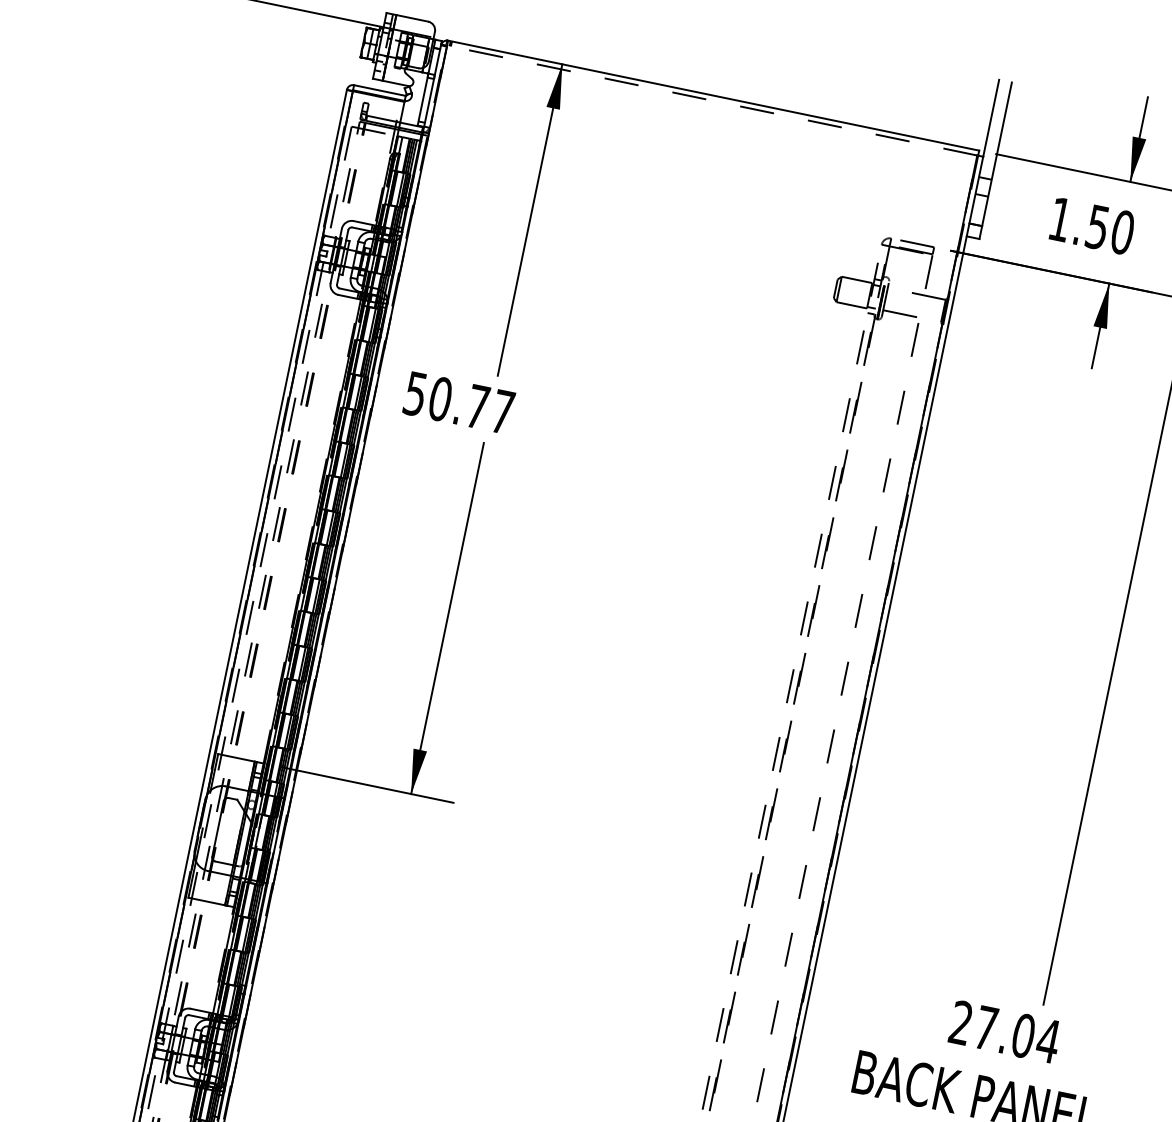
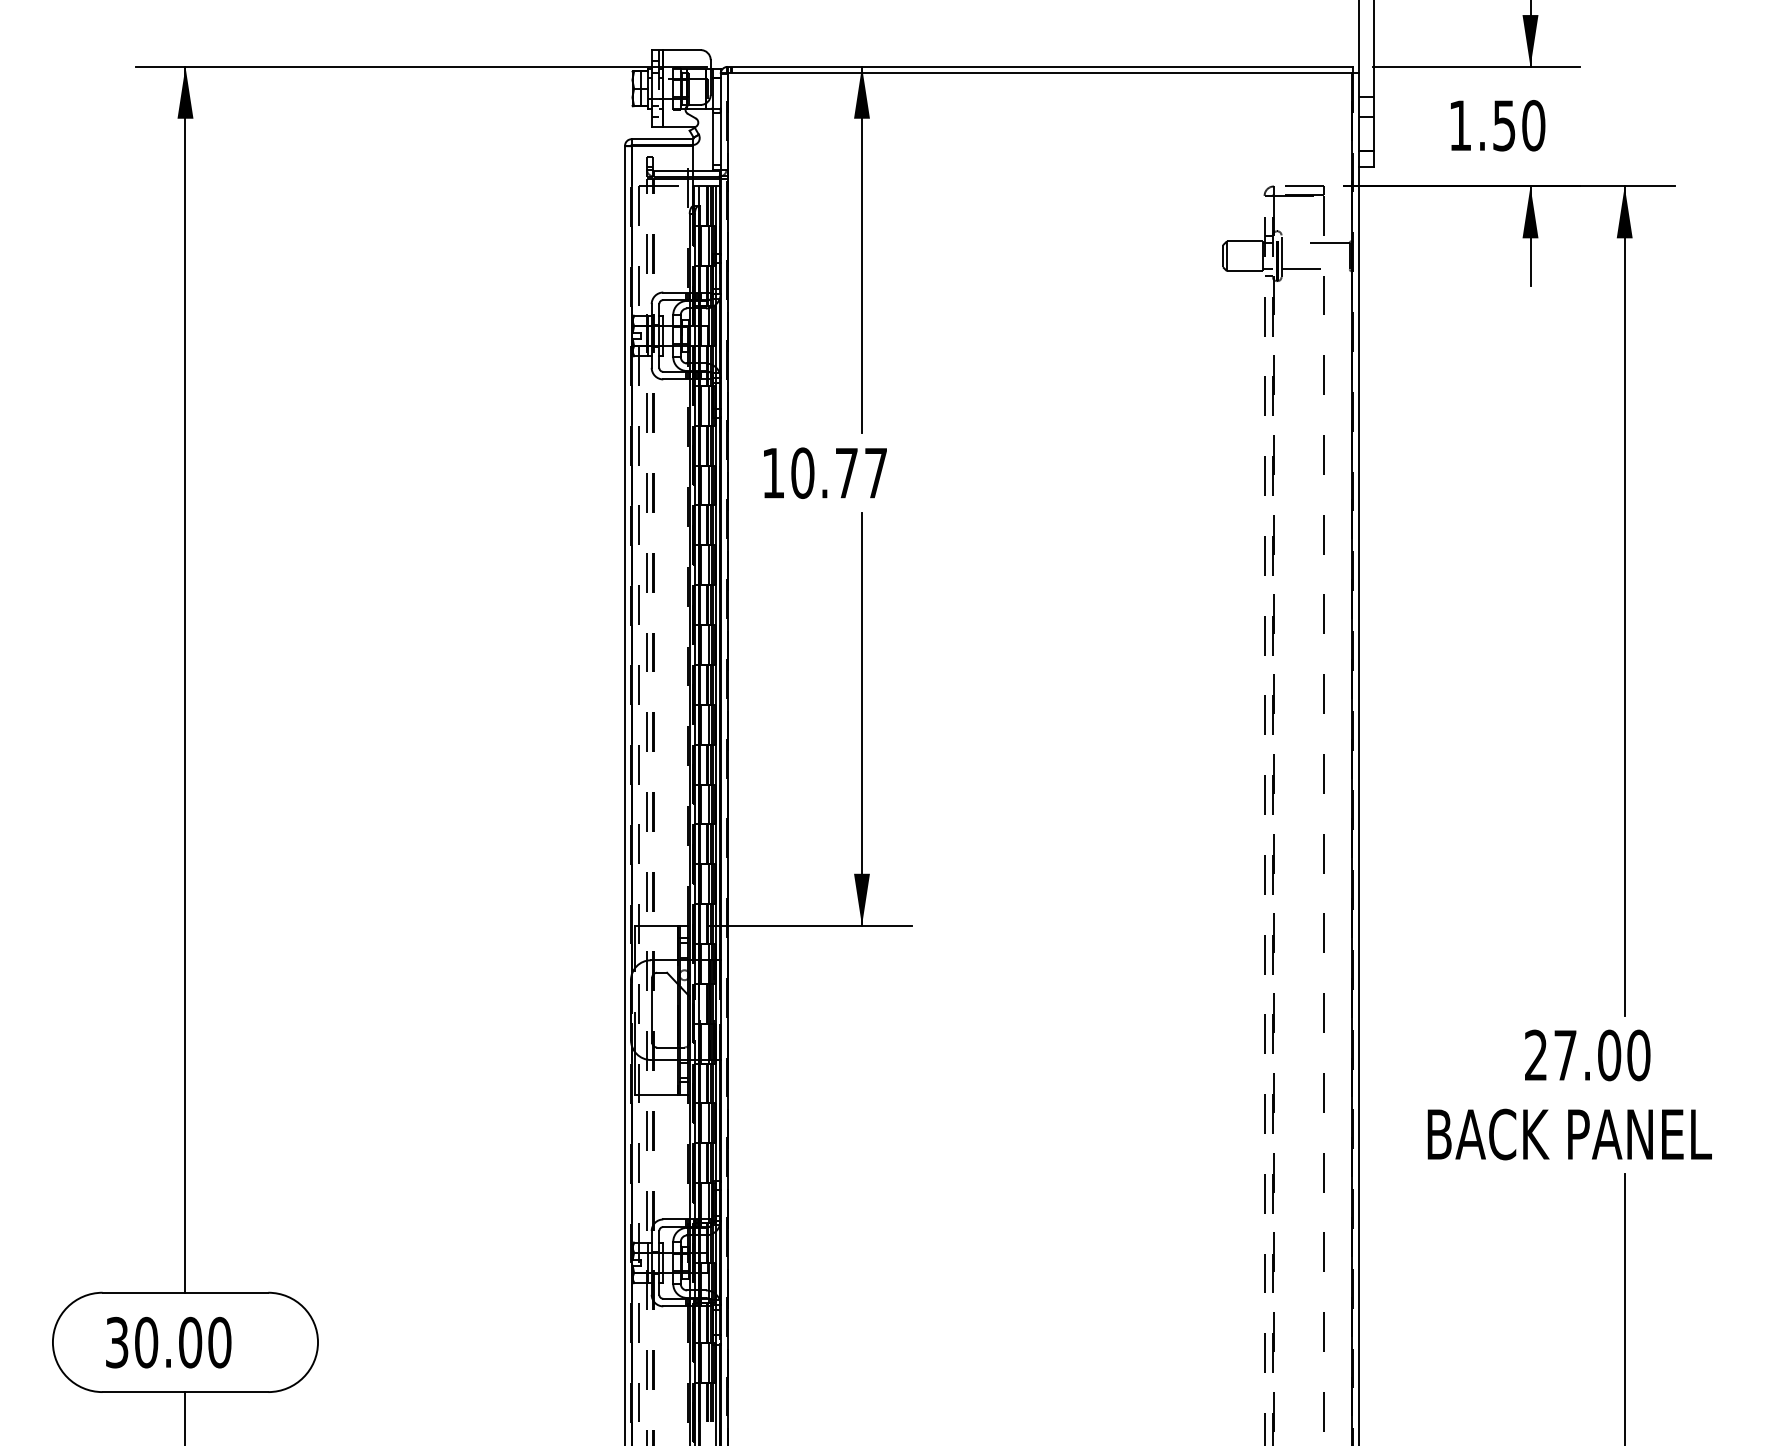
line: (712, 100) -> (1039, 72), dashed -> solid
text: (415, 394) -> (773, 473), 50.77 -> 10.77
text: (1048, 1041) -> (1638, 1055), 27.04 -> 27.00

